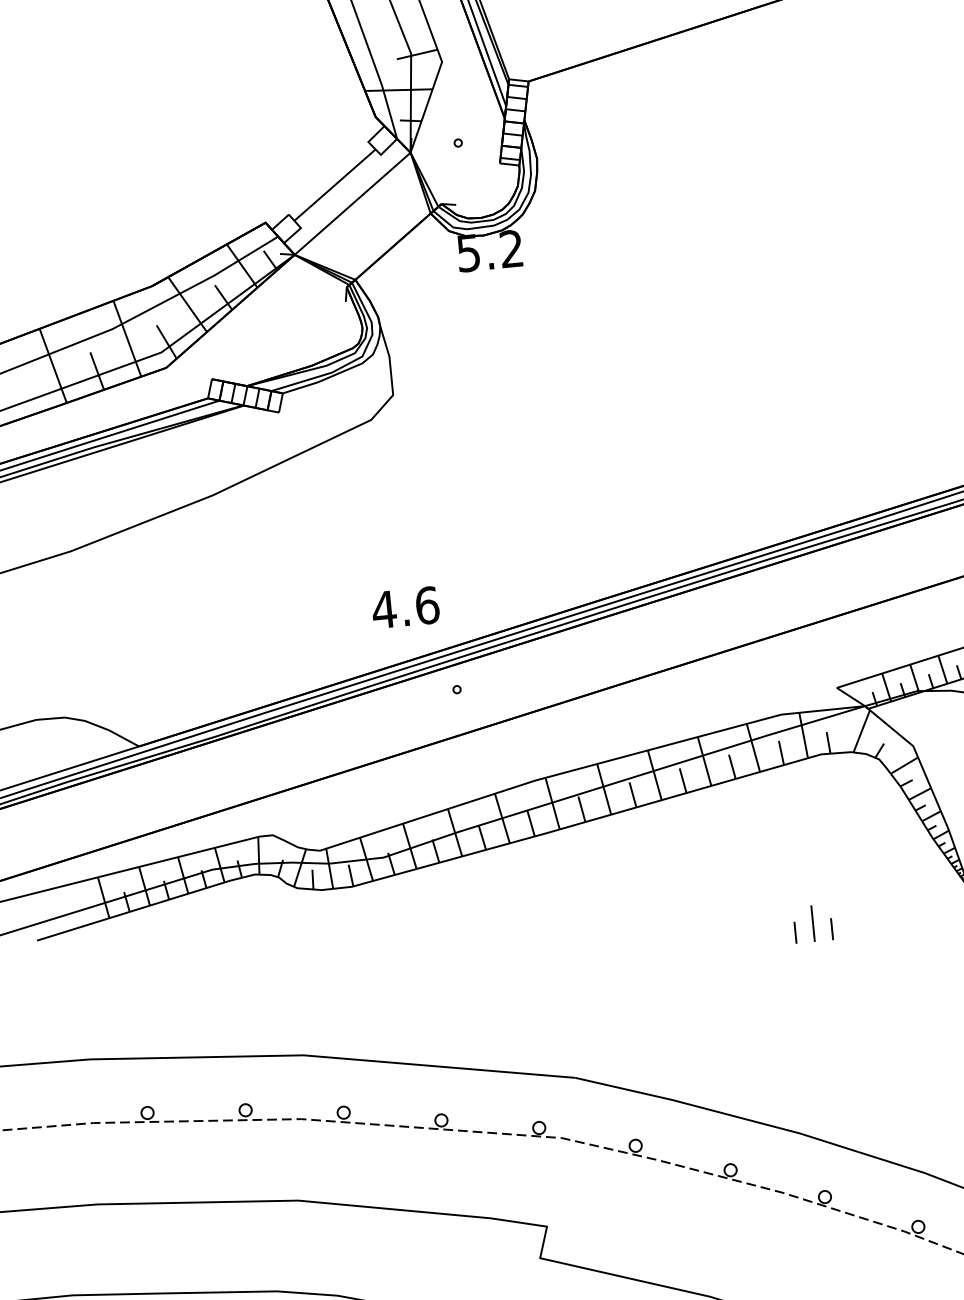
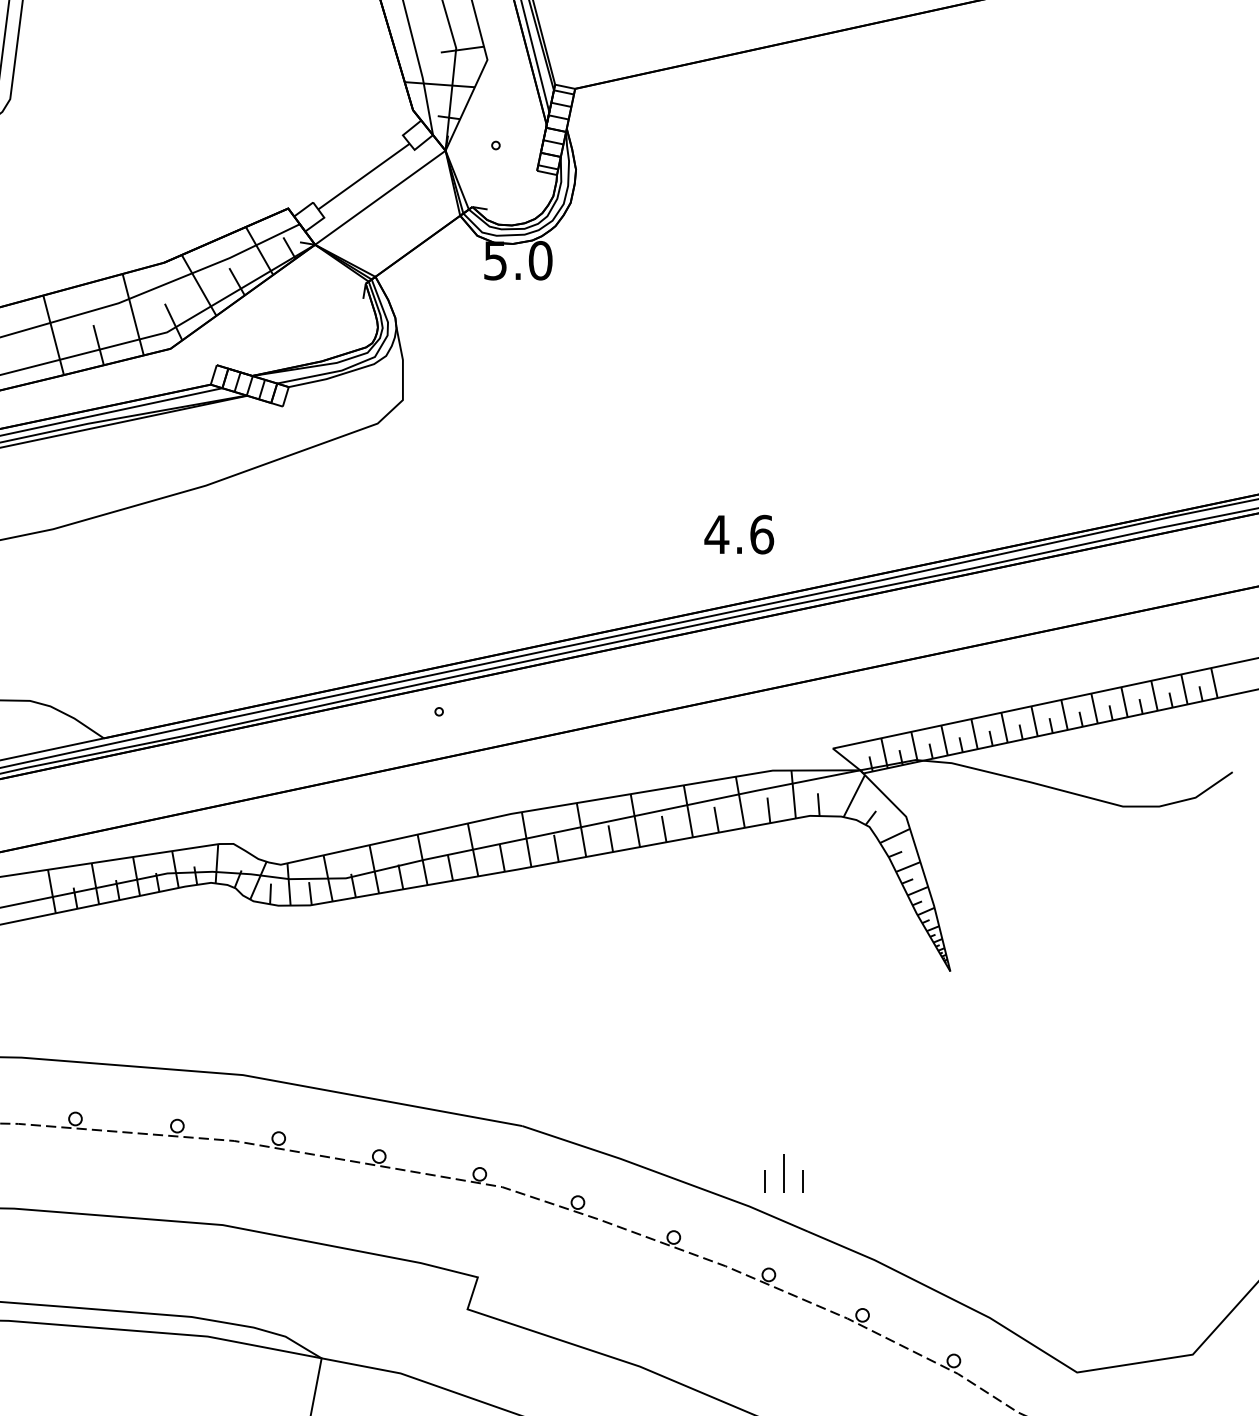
text: (511, 248) -> (540, 260), 5.2 -> 5.0
text: (405, 607) -> (739, 534), moved
part: (812, 923) -> (783, 1173), moved

